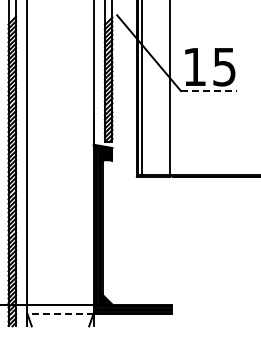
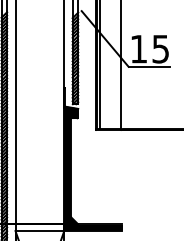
line: (209, 90) -> (149, 66), dashed -> solid
line: (60, 313) -> (39, 230), dashed -> solid

